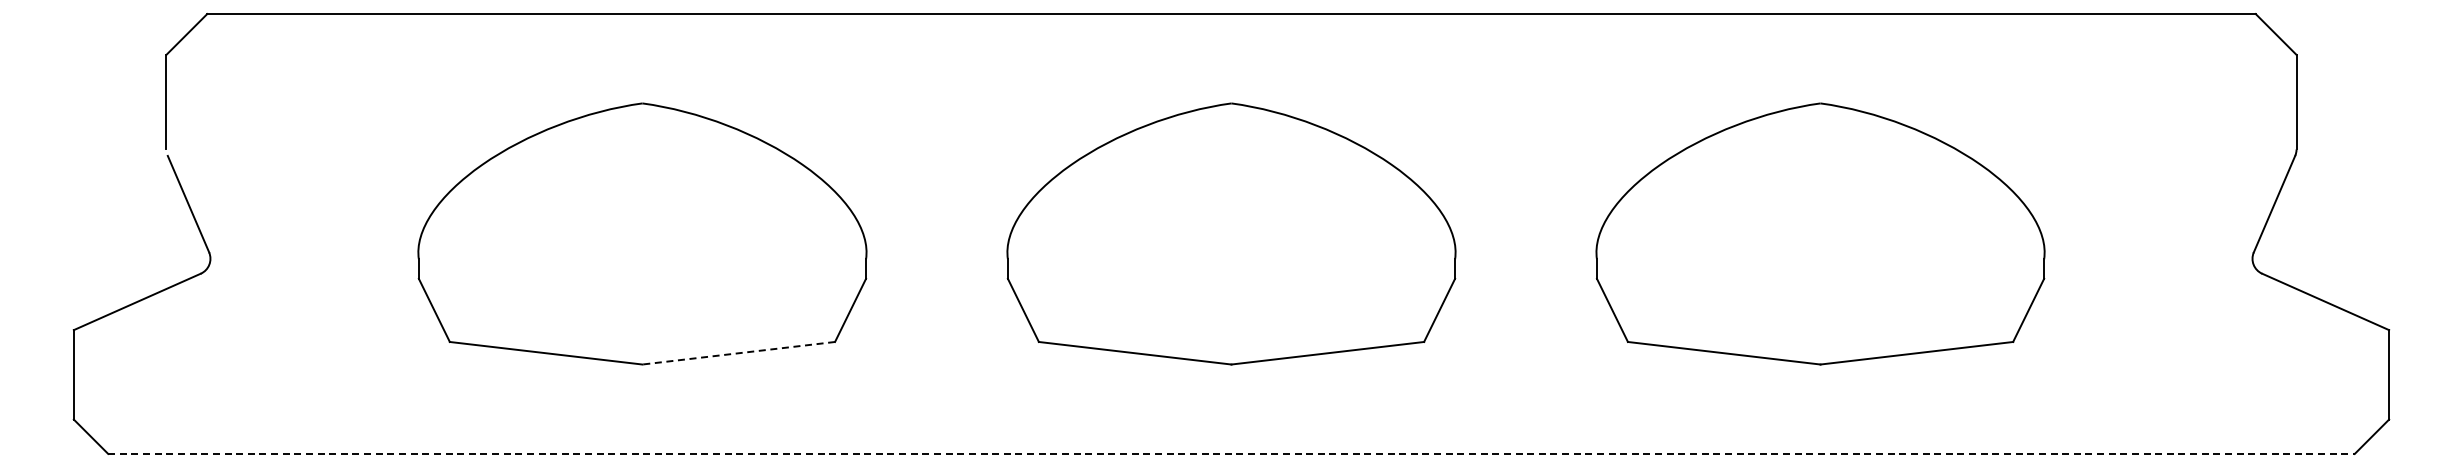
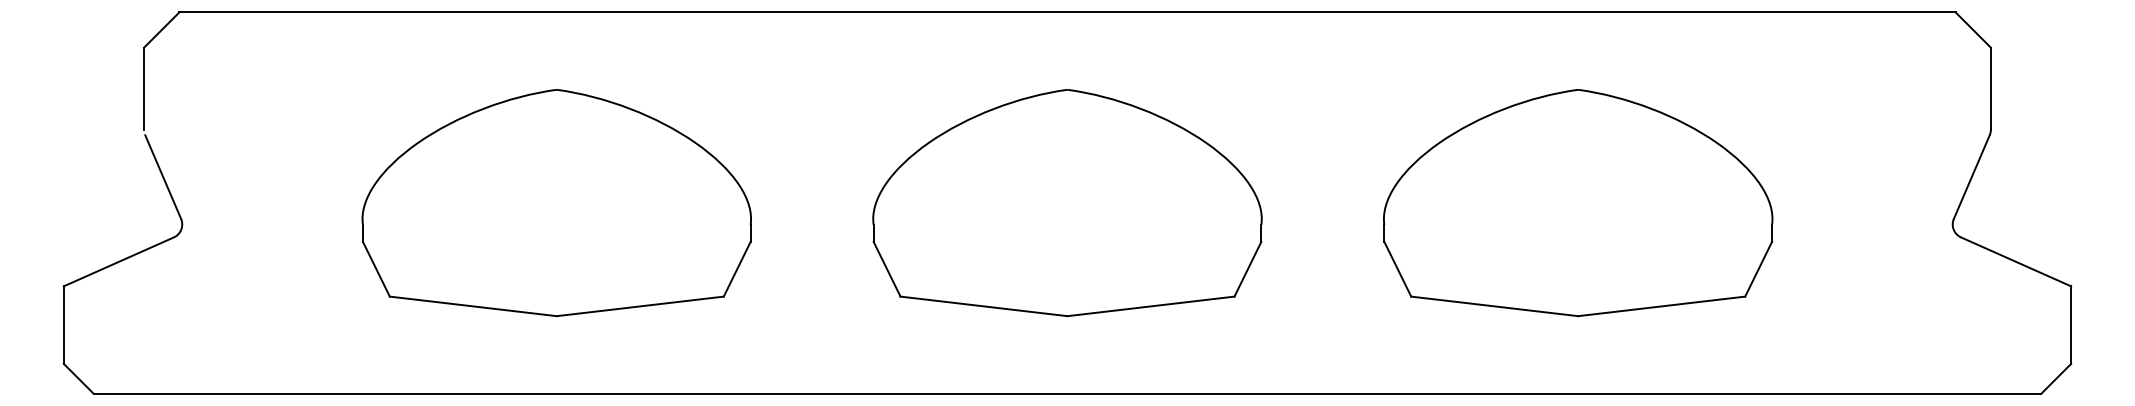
line: (738, 353) -> (640, 306), dashed -> solid
line: (1232, 453) -> (1068, 393), dashed -> solid

